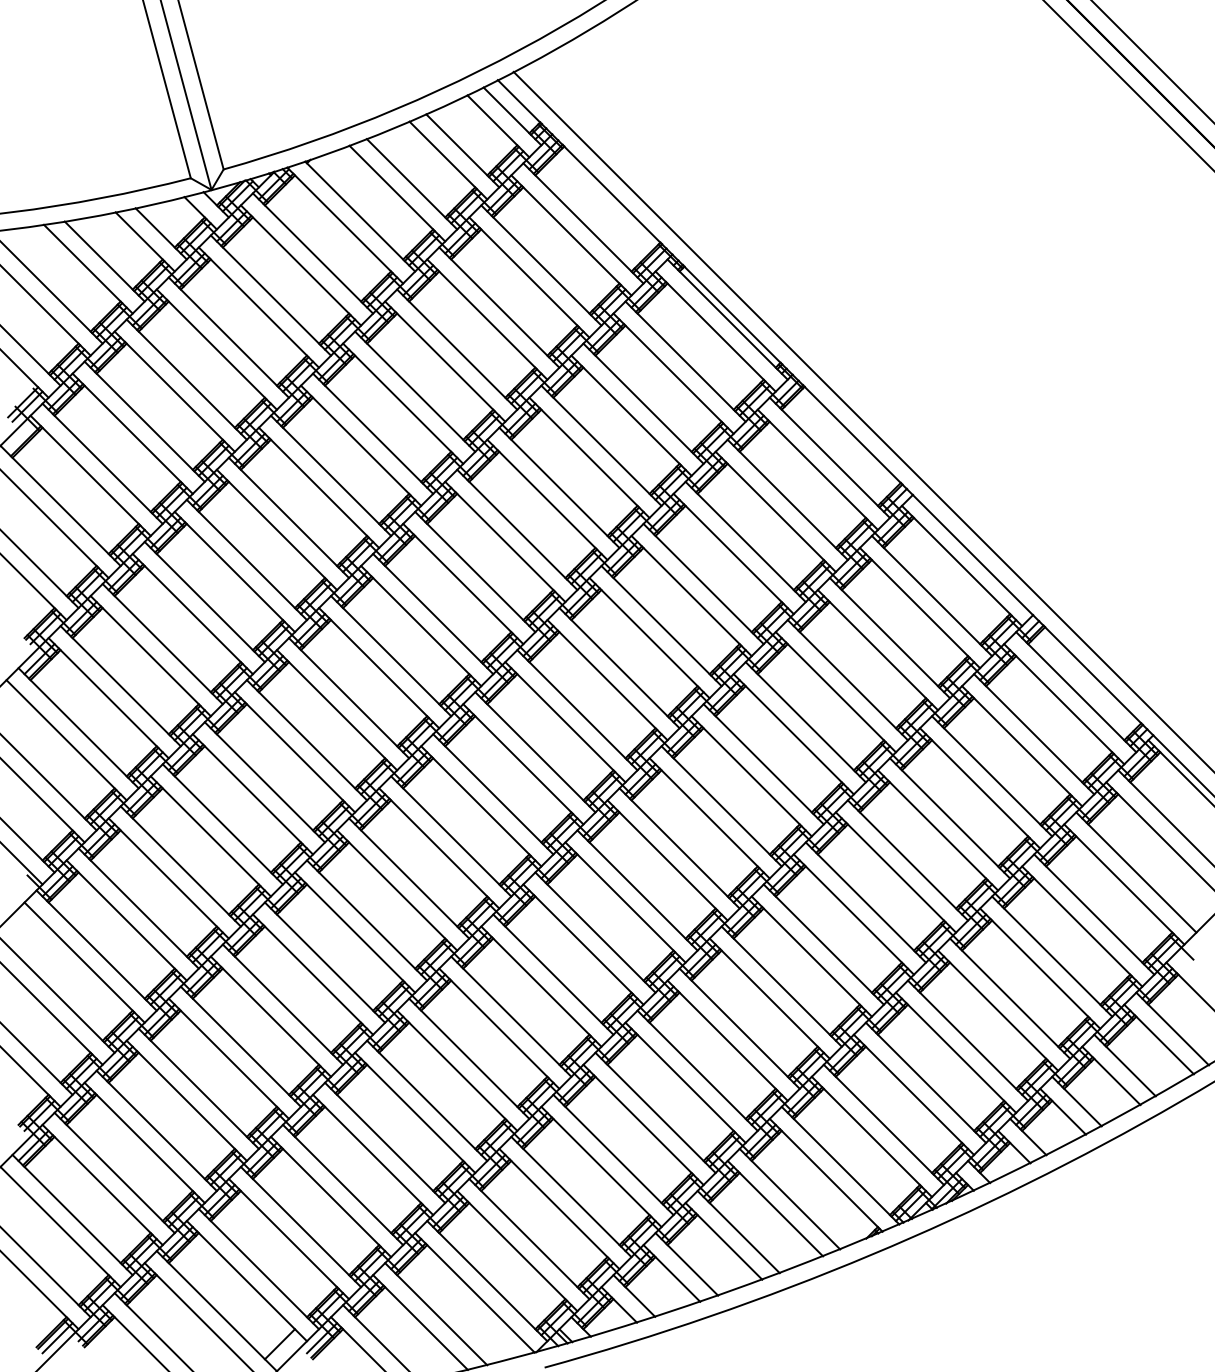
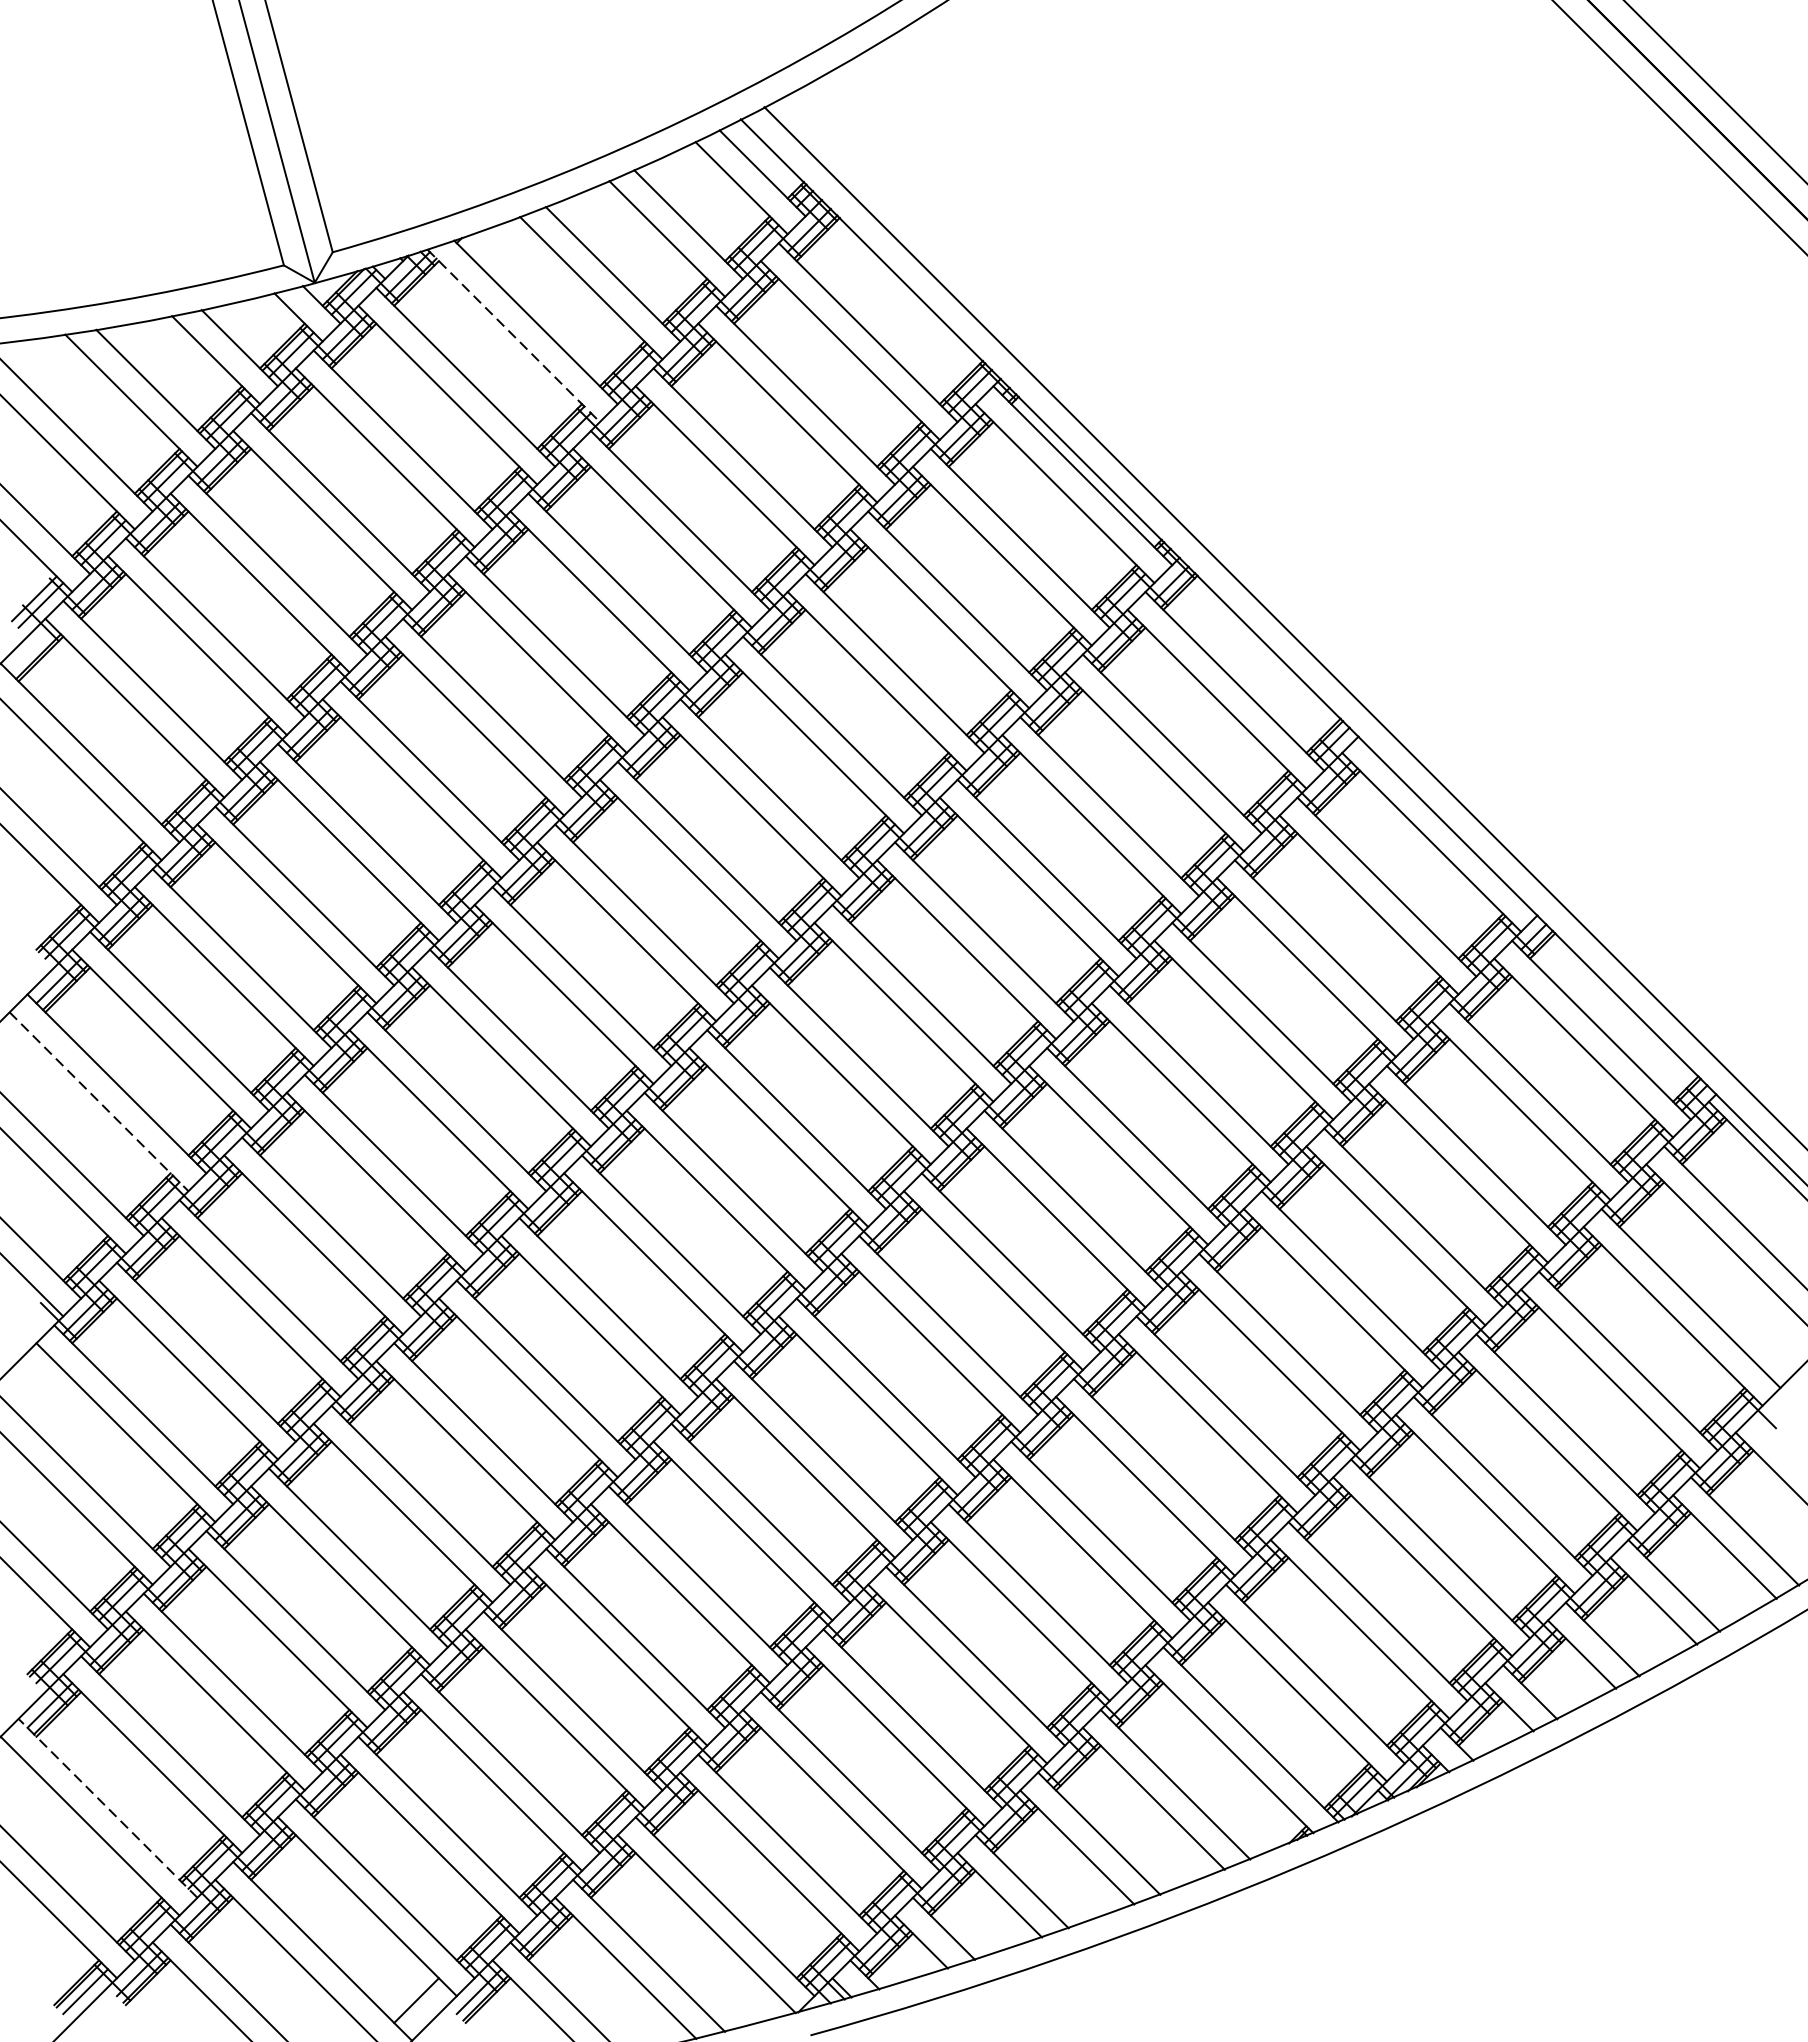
line: (345, 225) -> (514, 335), solid -> dashed
line: (66, 740) -> (98, 1102), solid -> dashed
line: (72, 1215) -> (107, 1809), solid -> dashed

